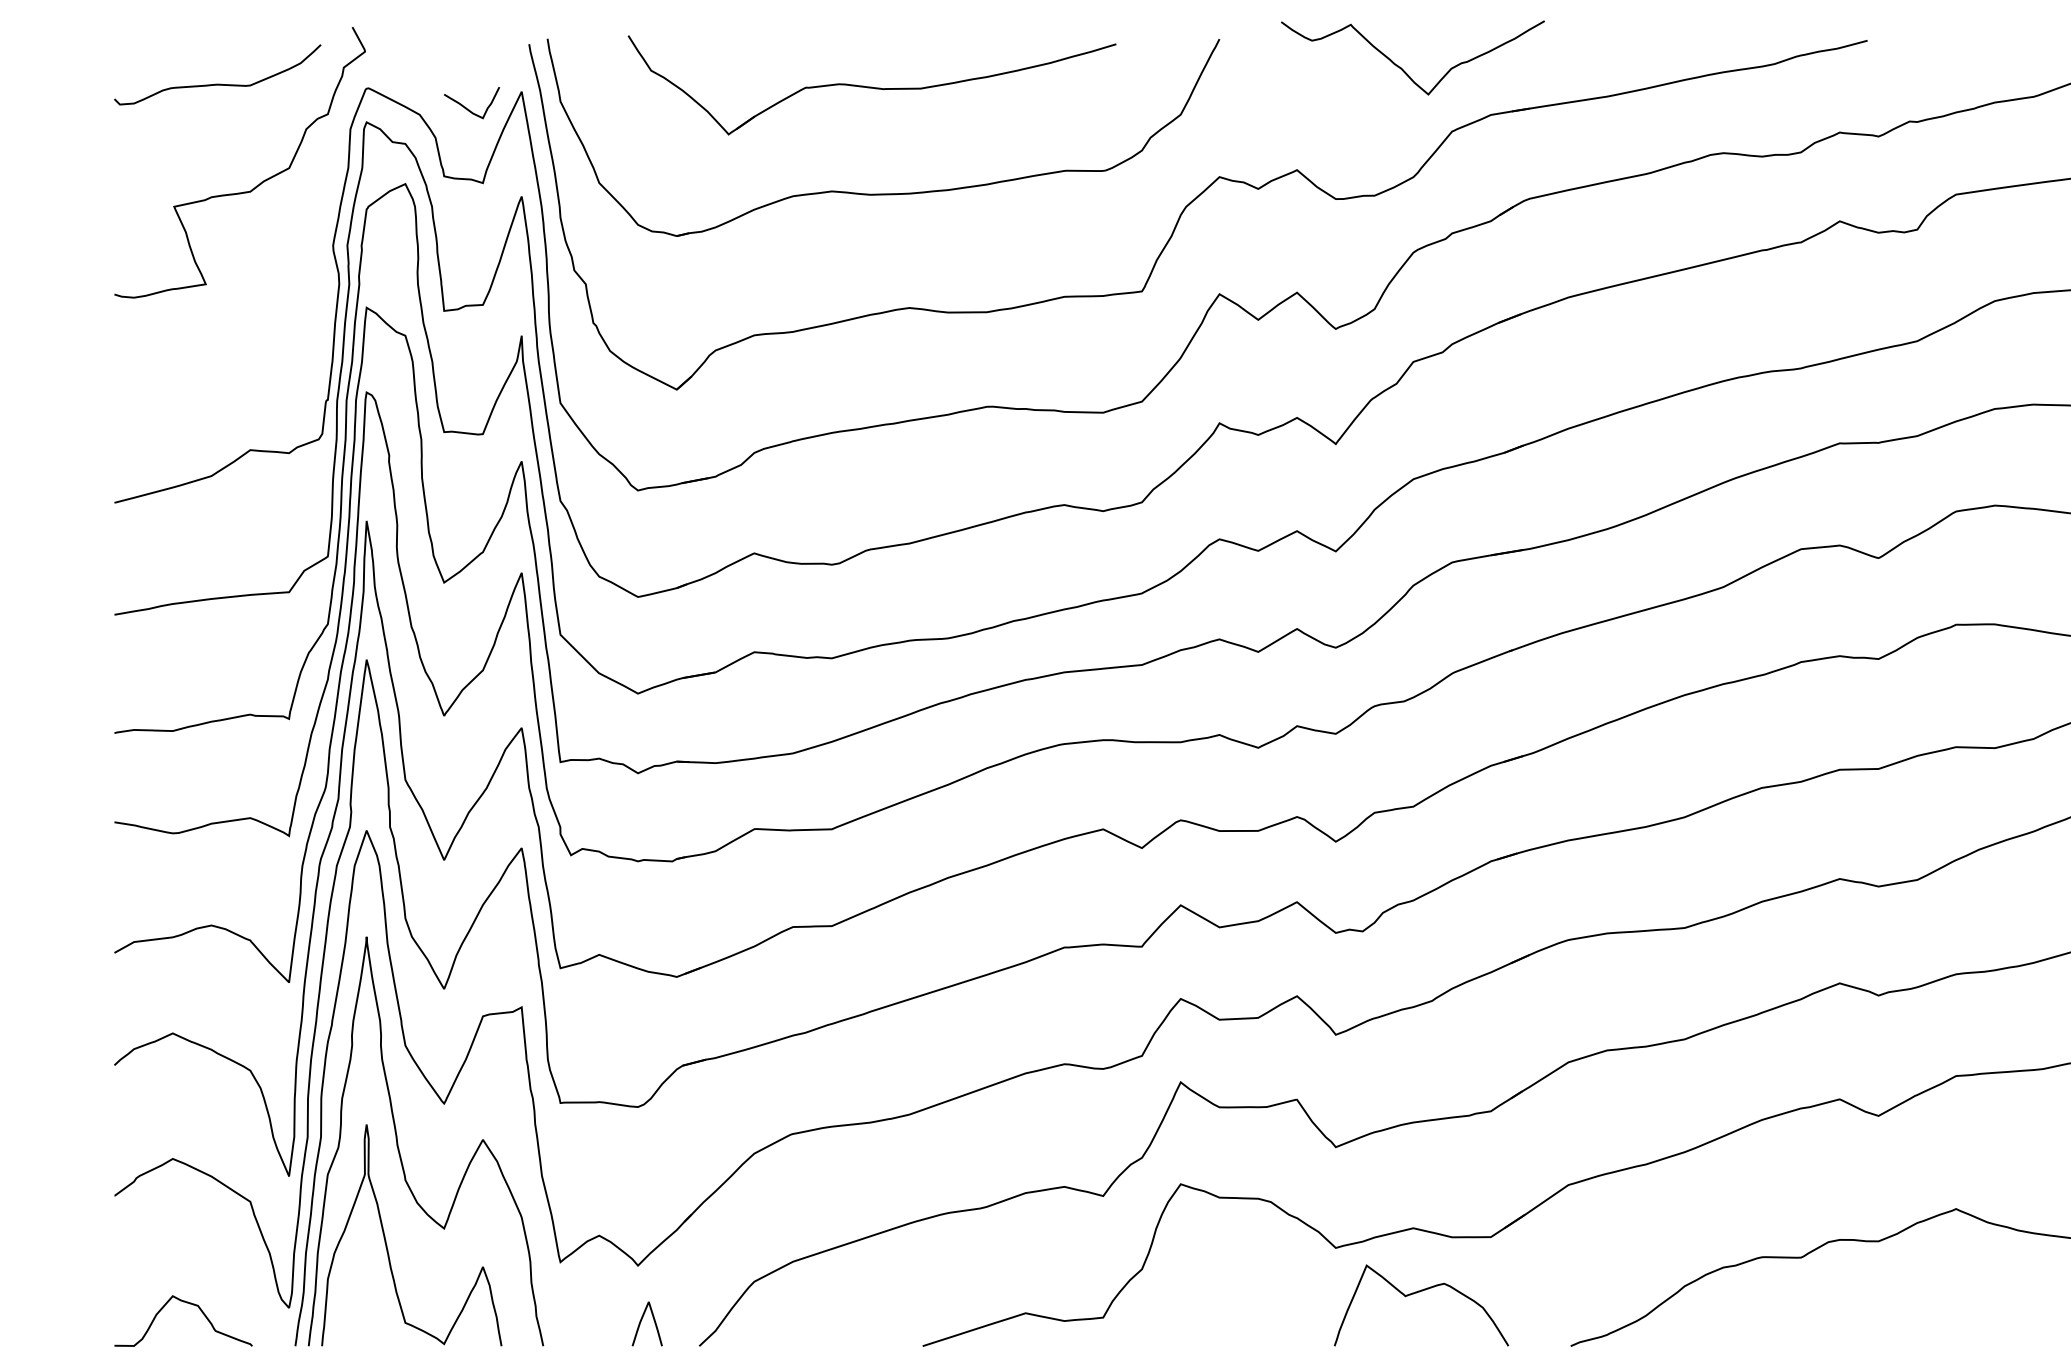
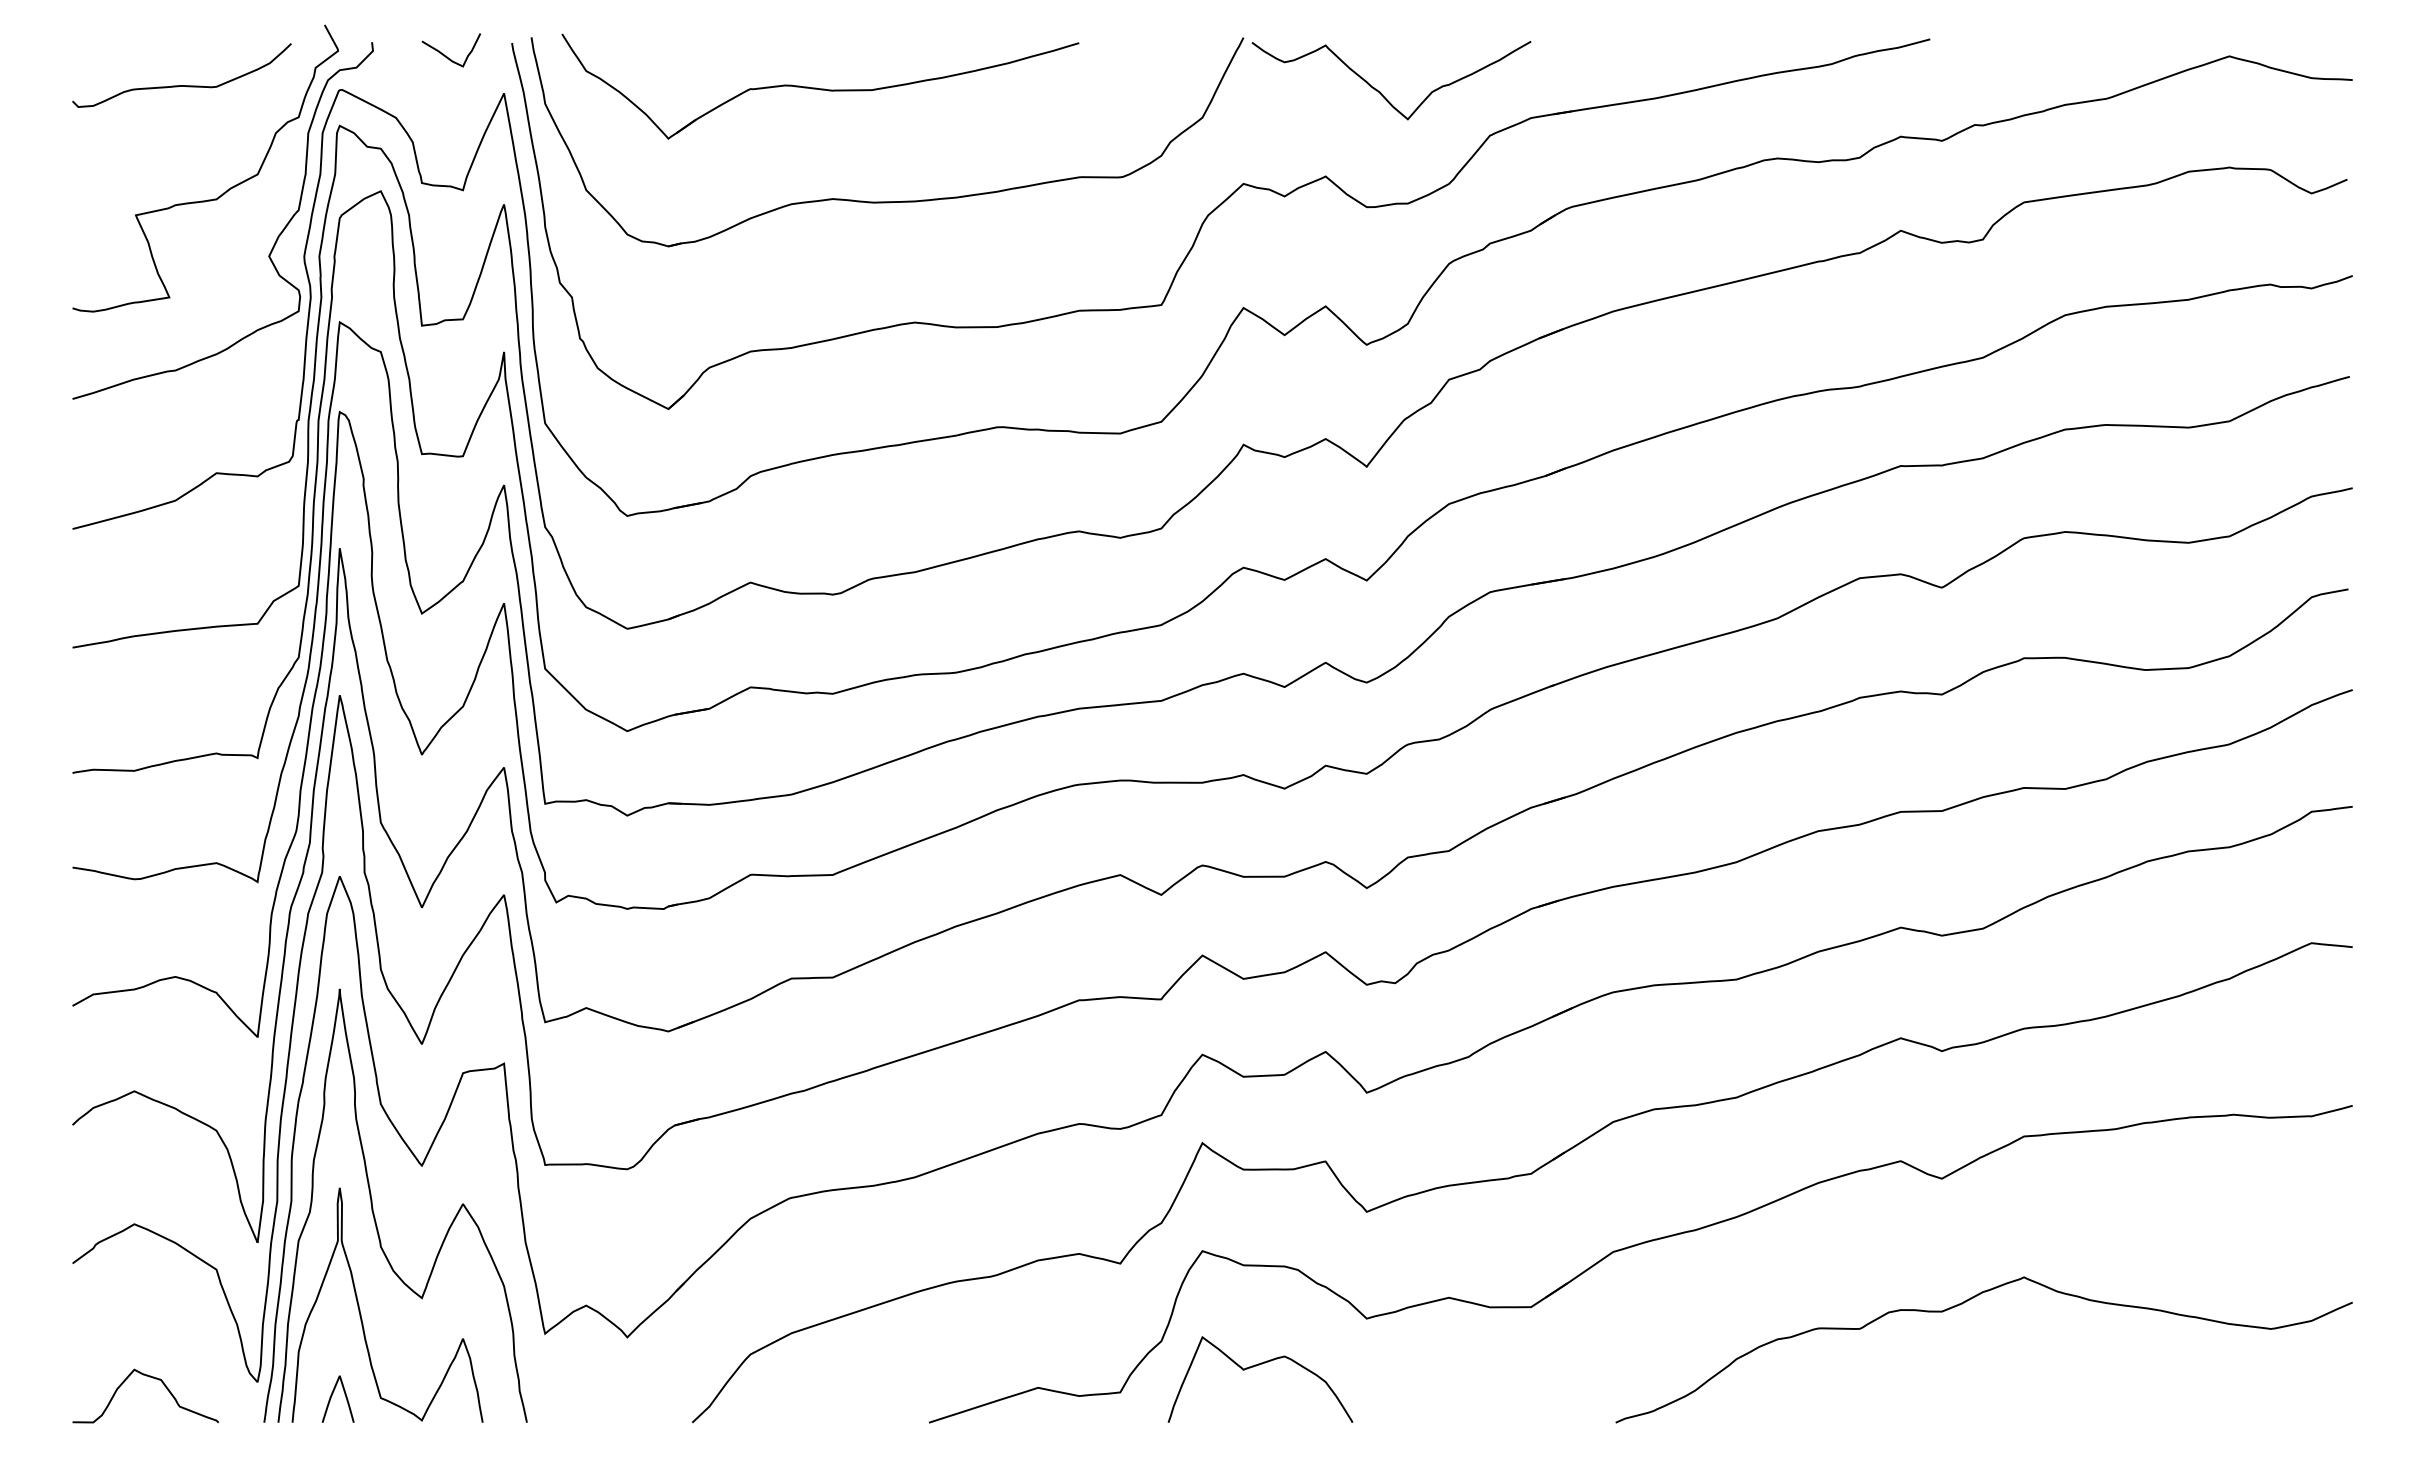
curve: (1402, 68) -> (1380, 91), moved
part: (872, 85) -> (820, 86), moved
curve: (467, 107) -> (446, 55), moved
curve: (303, 236) -> (272, 246), added
curve: (1417, 1293) -> (1256, 1366), moved
curve: (641, 1320) -> (332, 1395), moved

